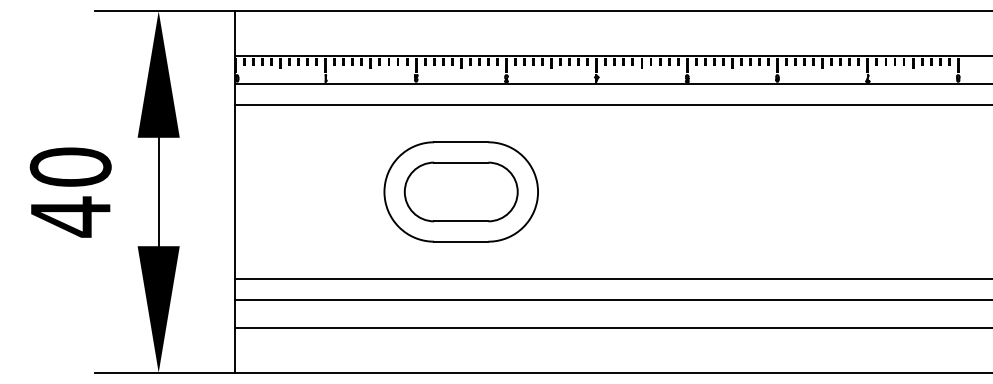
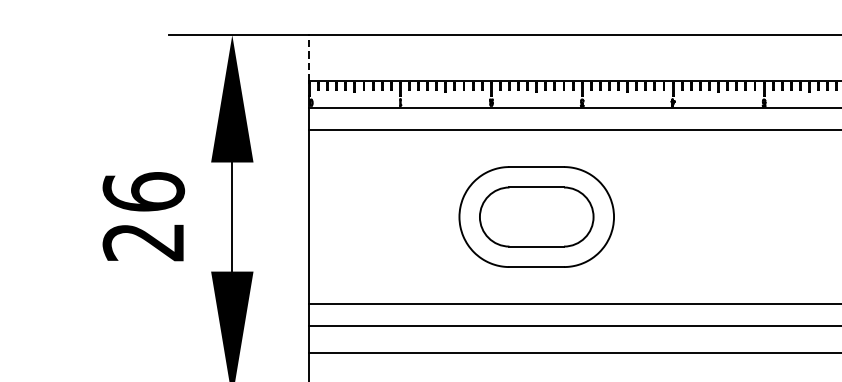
line: (235, 33) -> (309, 57), solid -> dashed
text: (70, 192) -> (143, 217), 40 -> 26

